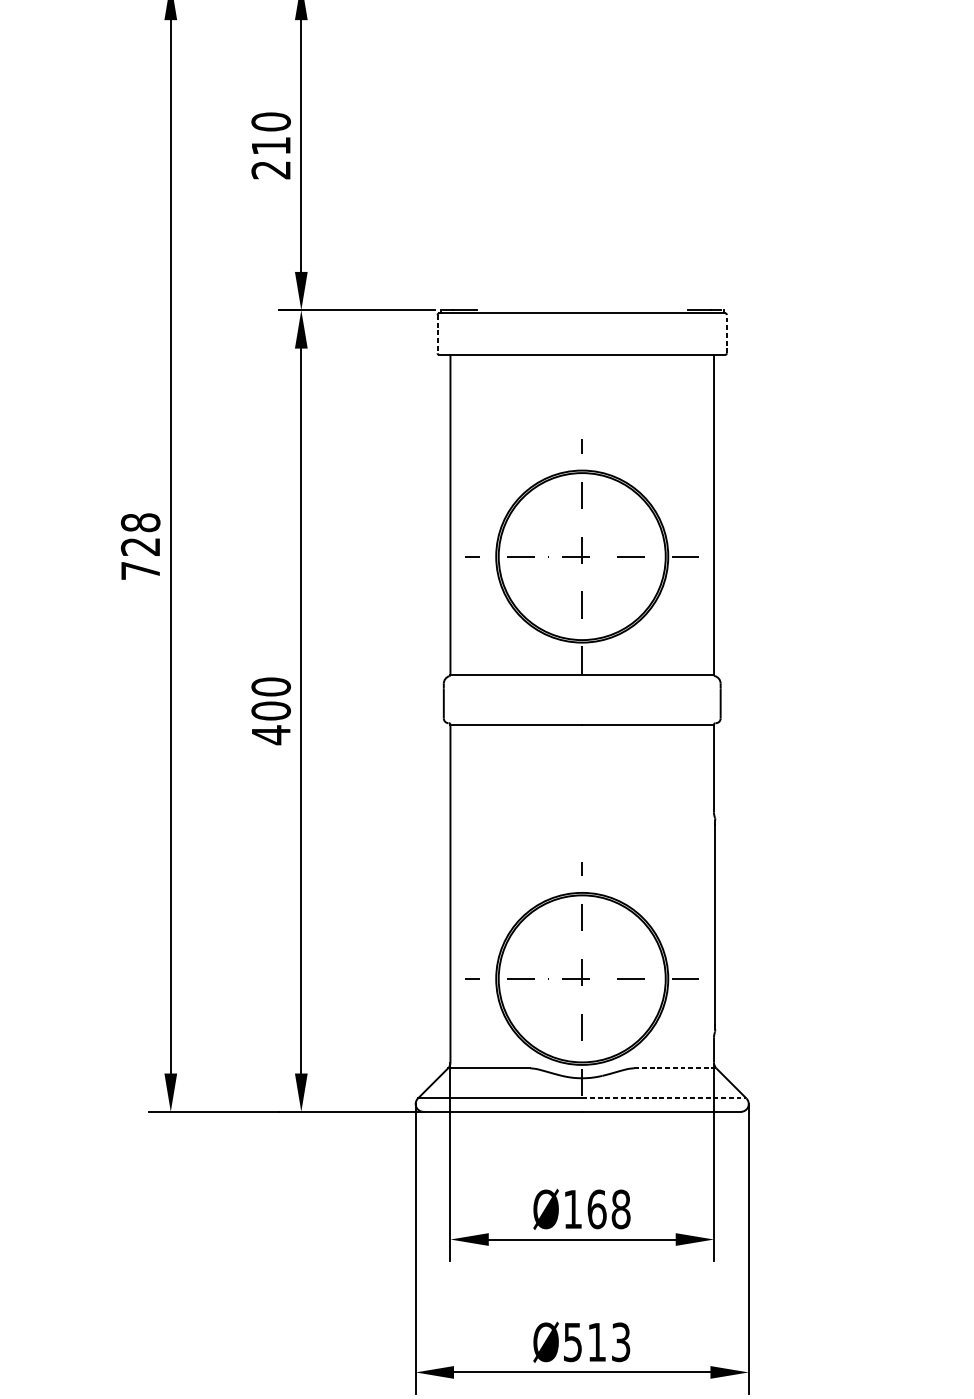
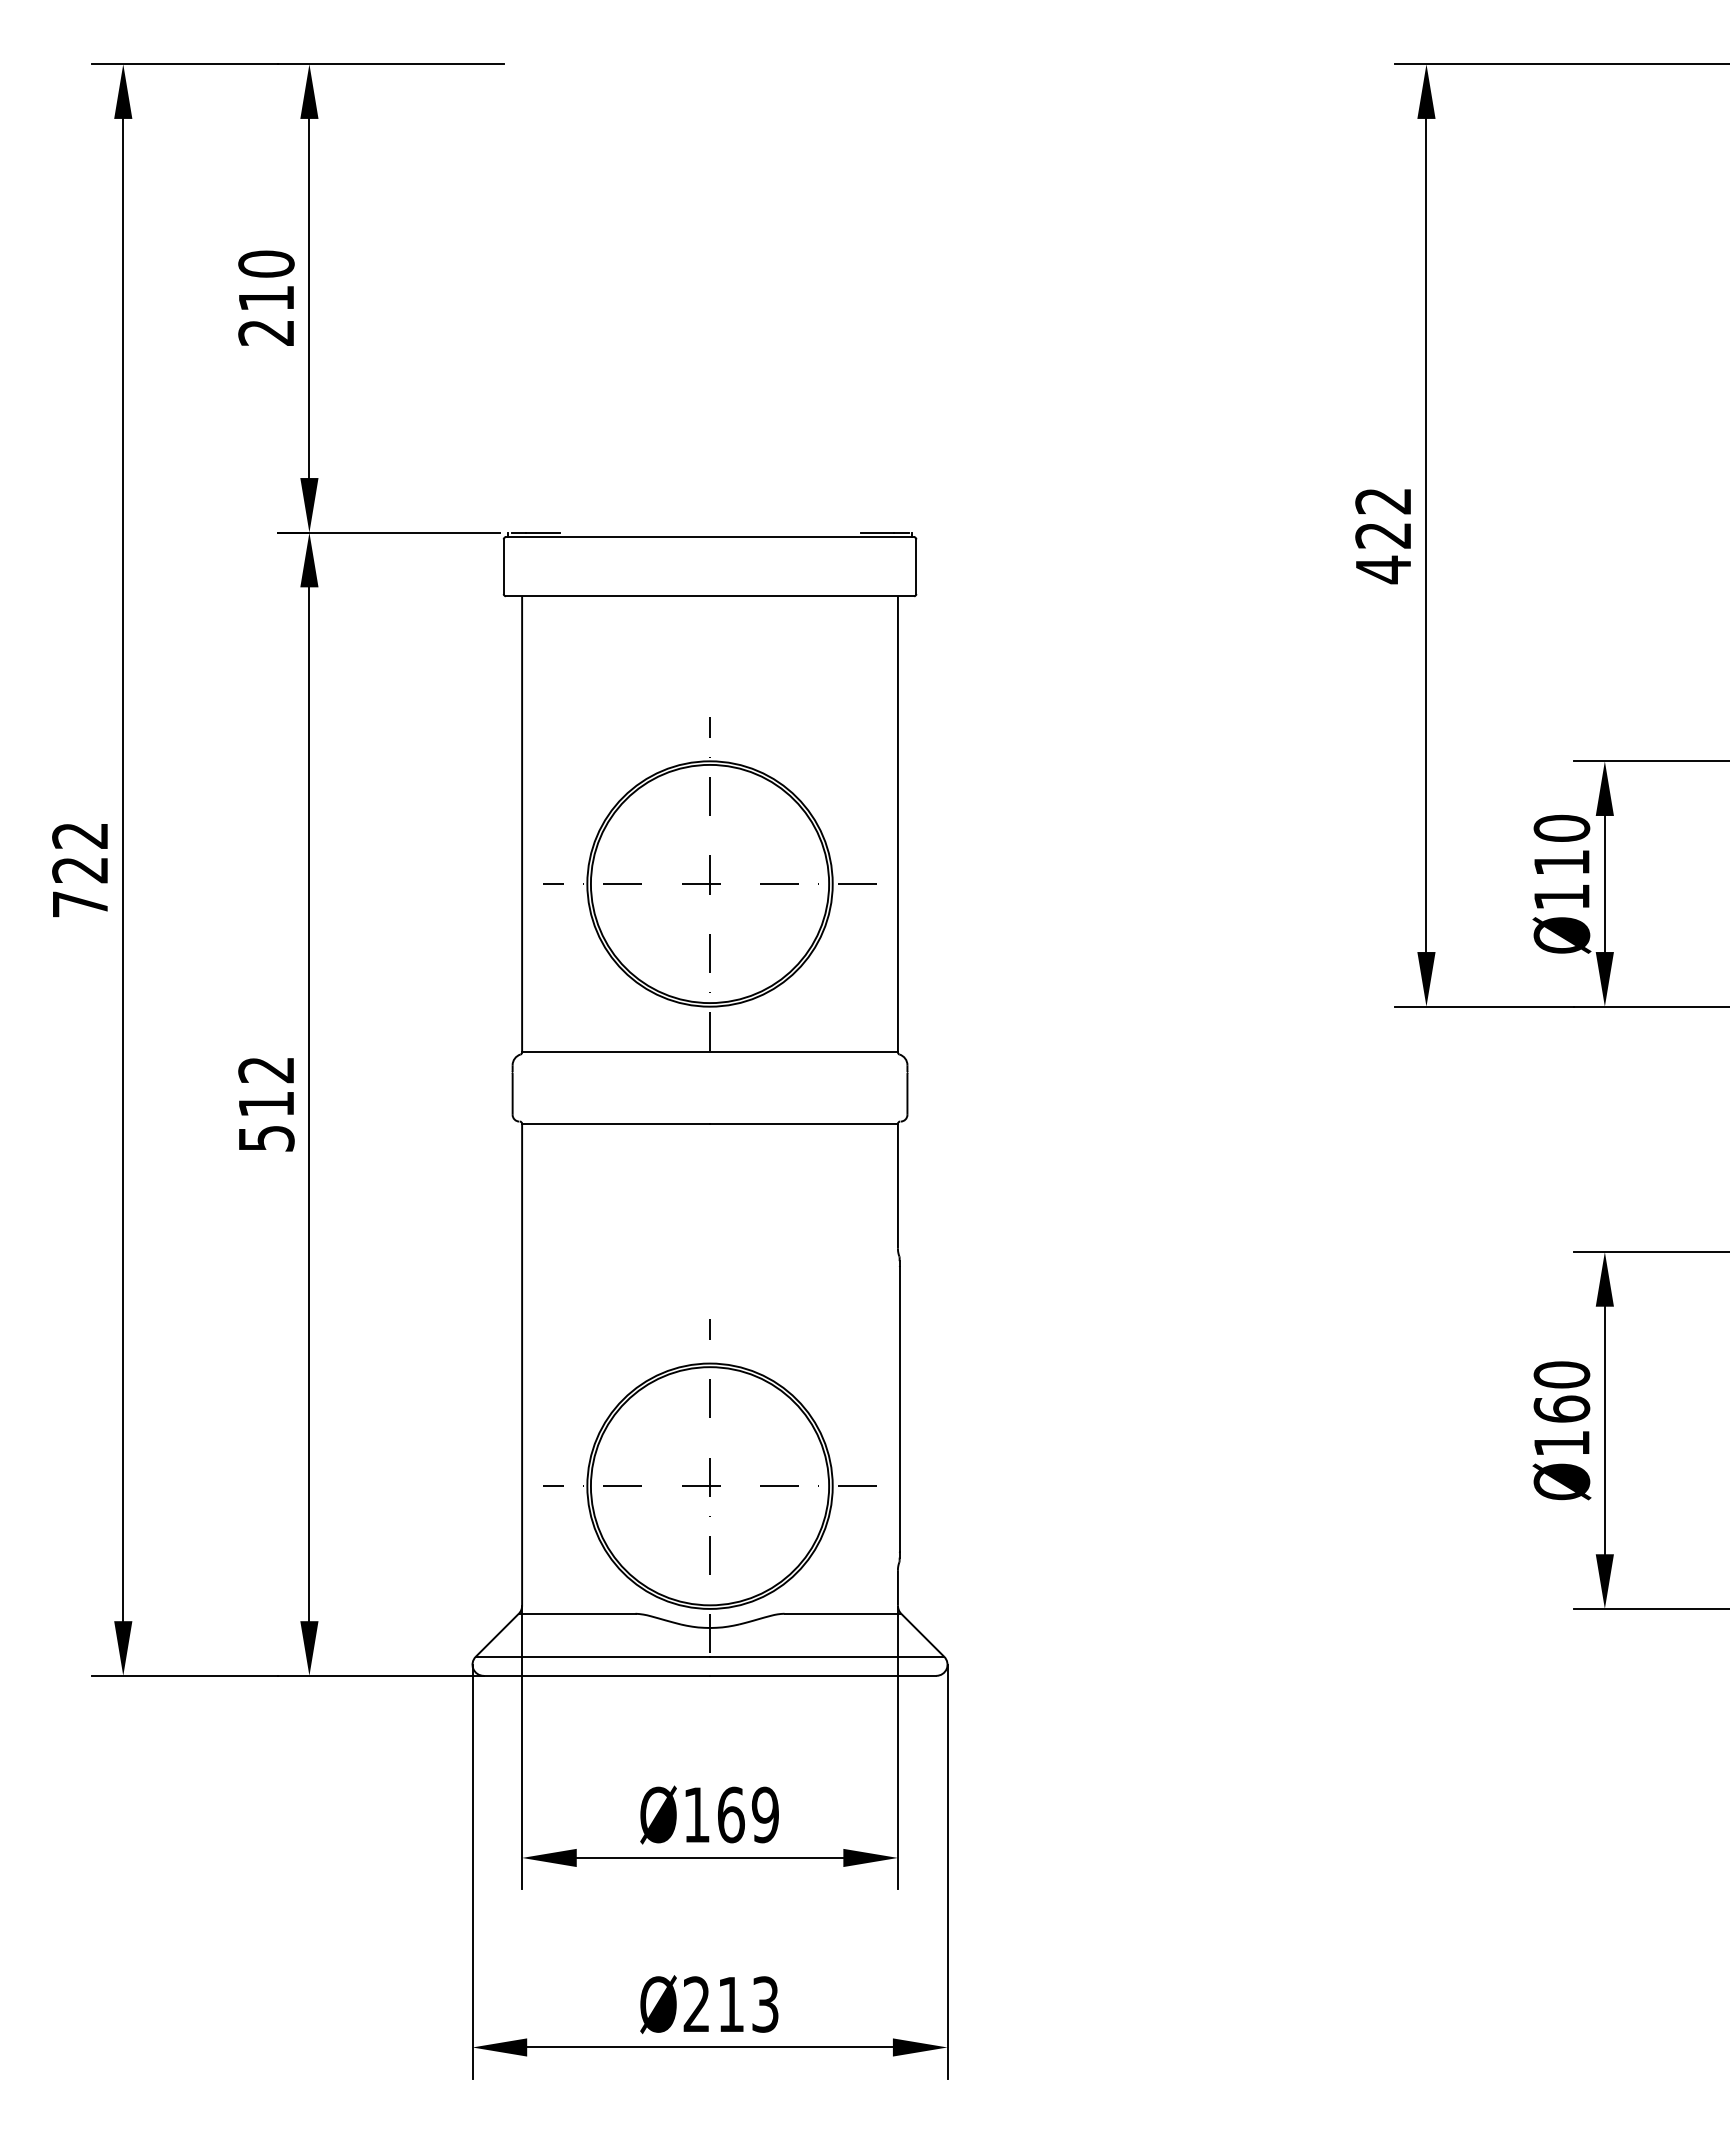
line: (727, 333) -> (916, 566), dashed -> solid
line: (437, 334) -> (503, 567), dashed -> solid
text: (140, 522) -> (80, 835), 728 -> 722
text: (271, 711) -> (266, 1104), 400 -> 512
line: (675, 1068) -> (842, 1613), dashed -> solid
line: (664, 1098) -> (827, 1656), dashed -> solid
text: (620, 1209) -> (764, 1814), Ø168 -> Ø169
text: (572, 1342) -> (696, 2004), Ø513 -> Ø213

